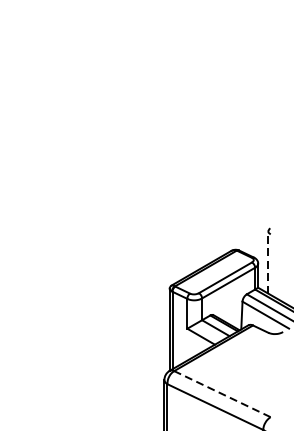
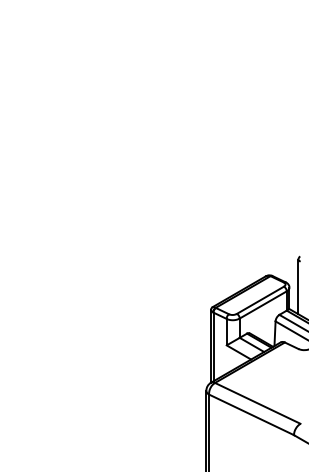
line: (268, 262) -> (298, 286), dashed -> solid
line: (222, 394) -> (257, 403), dashed -> solid

